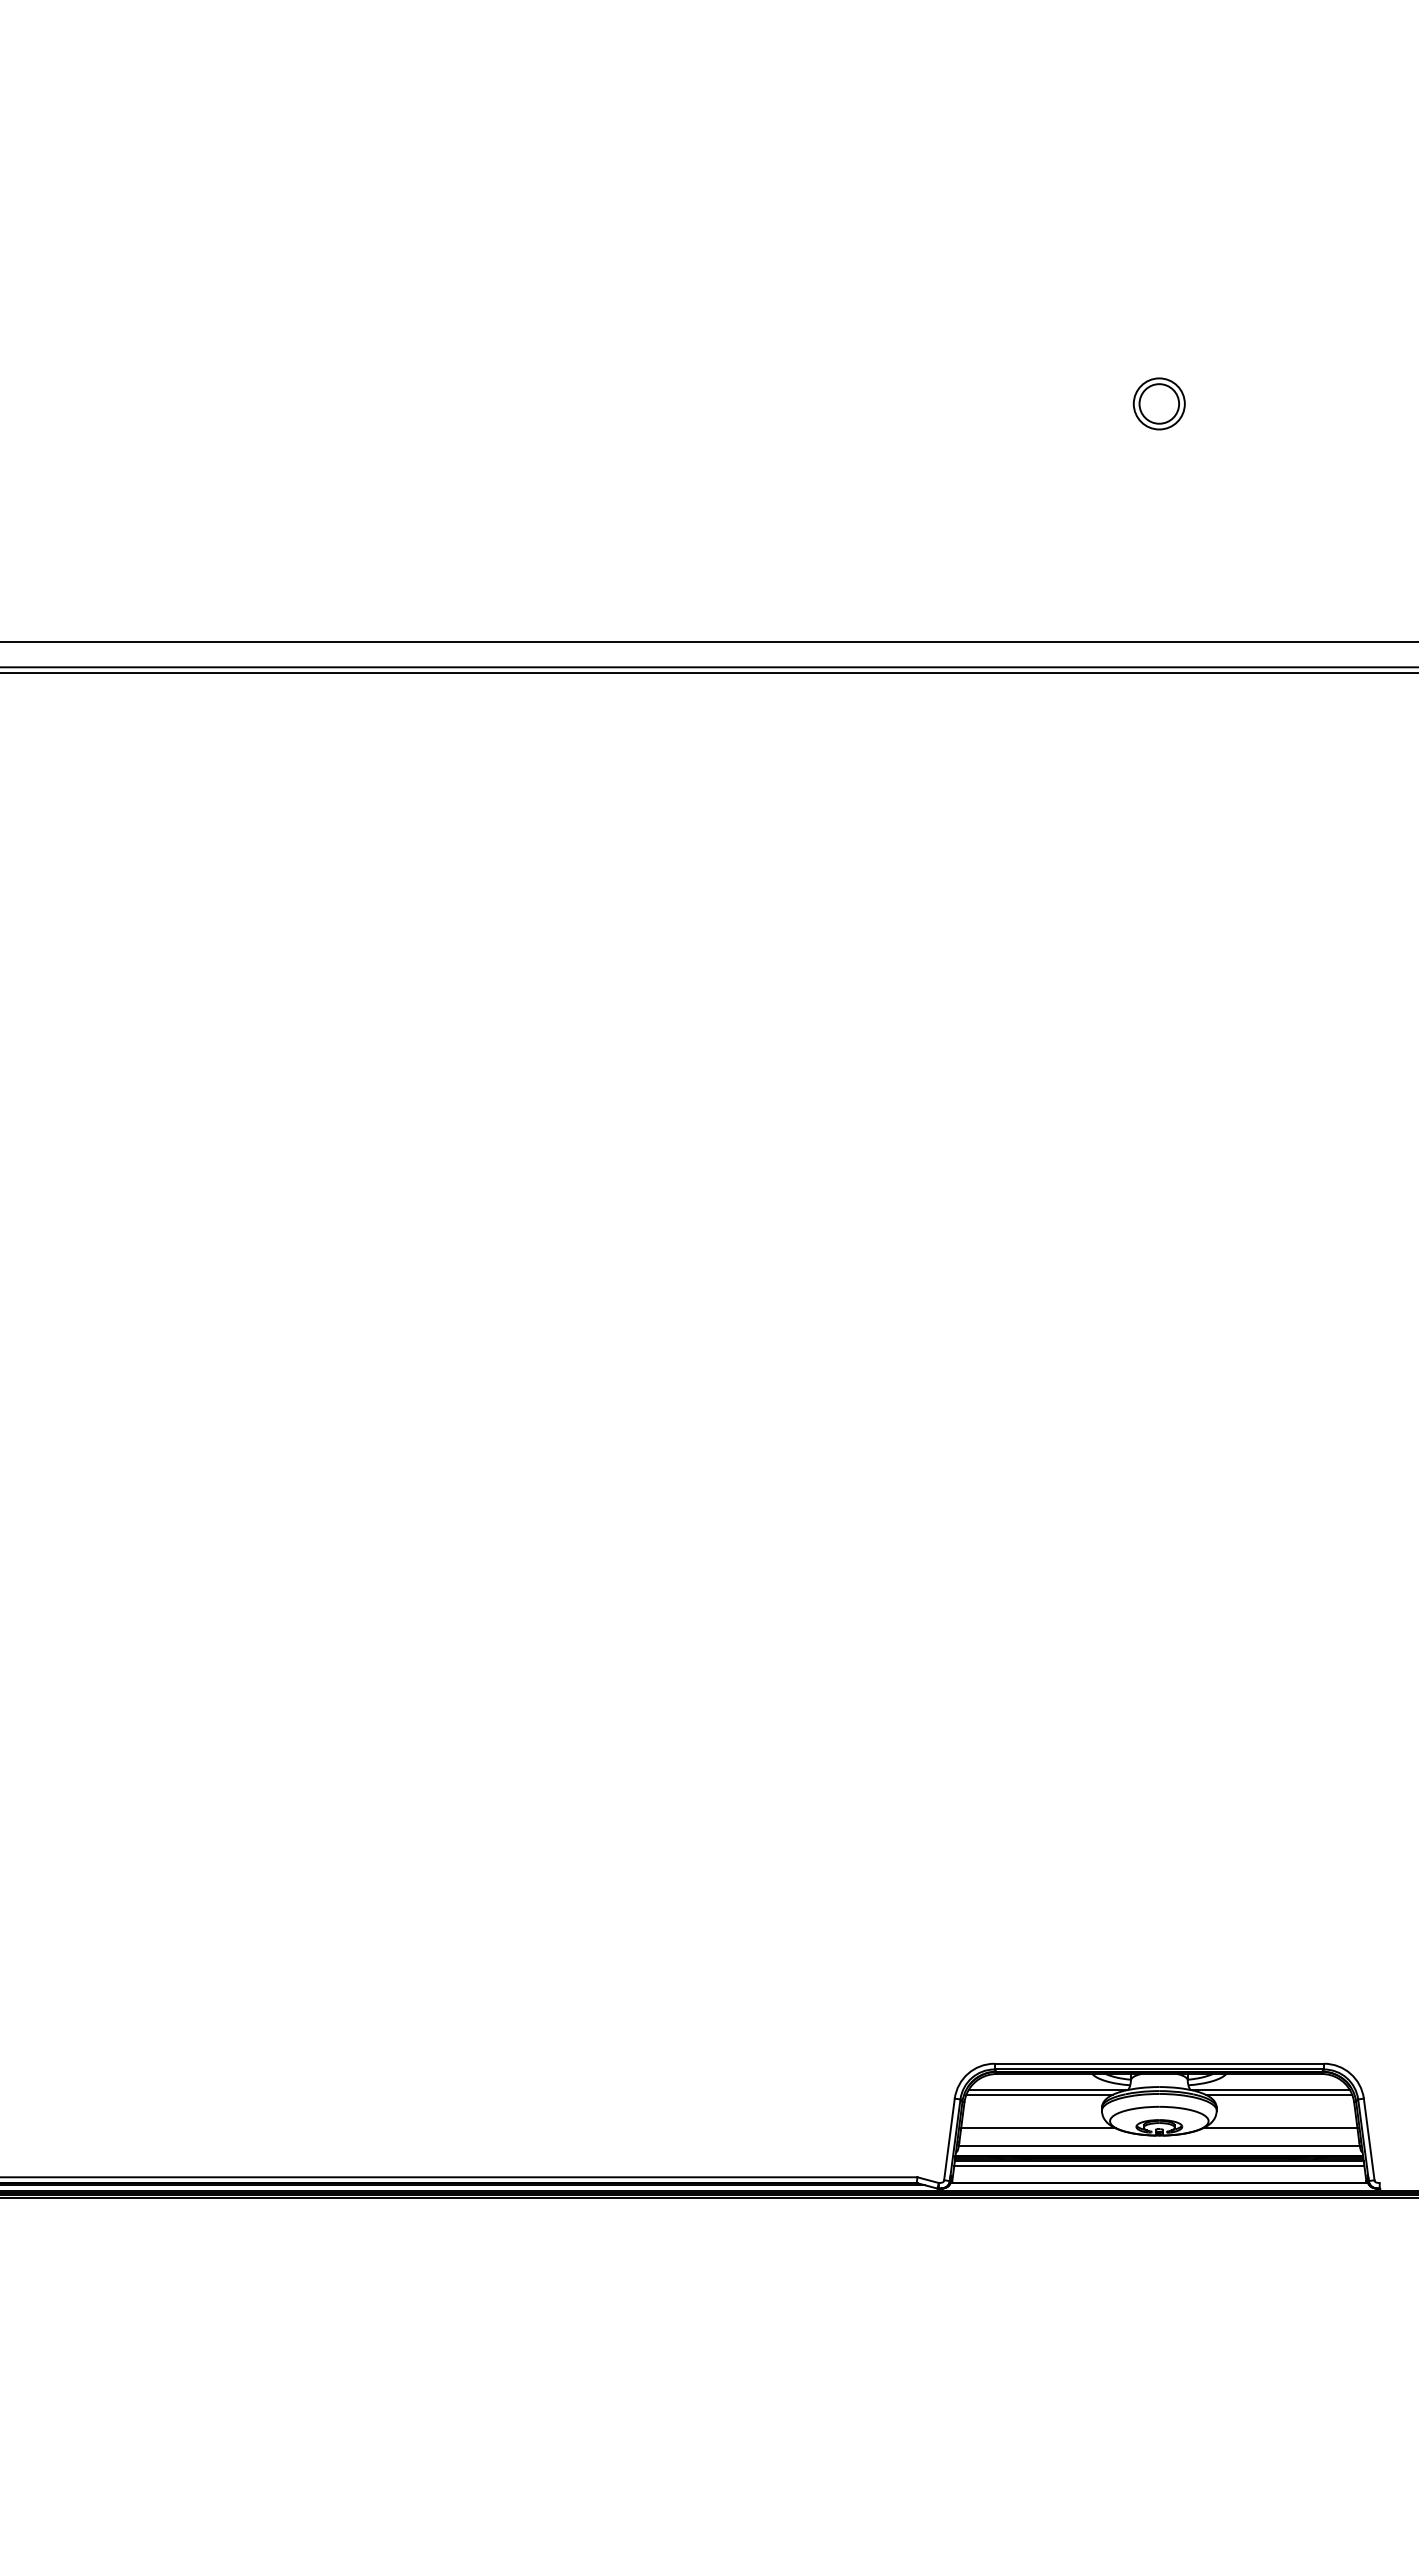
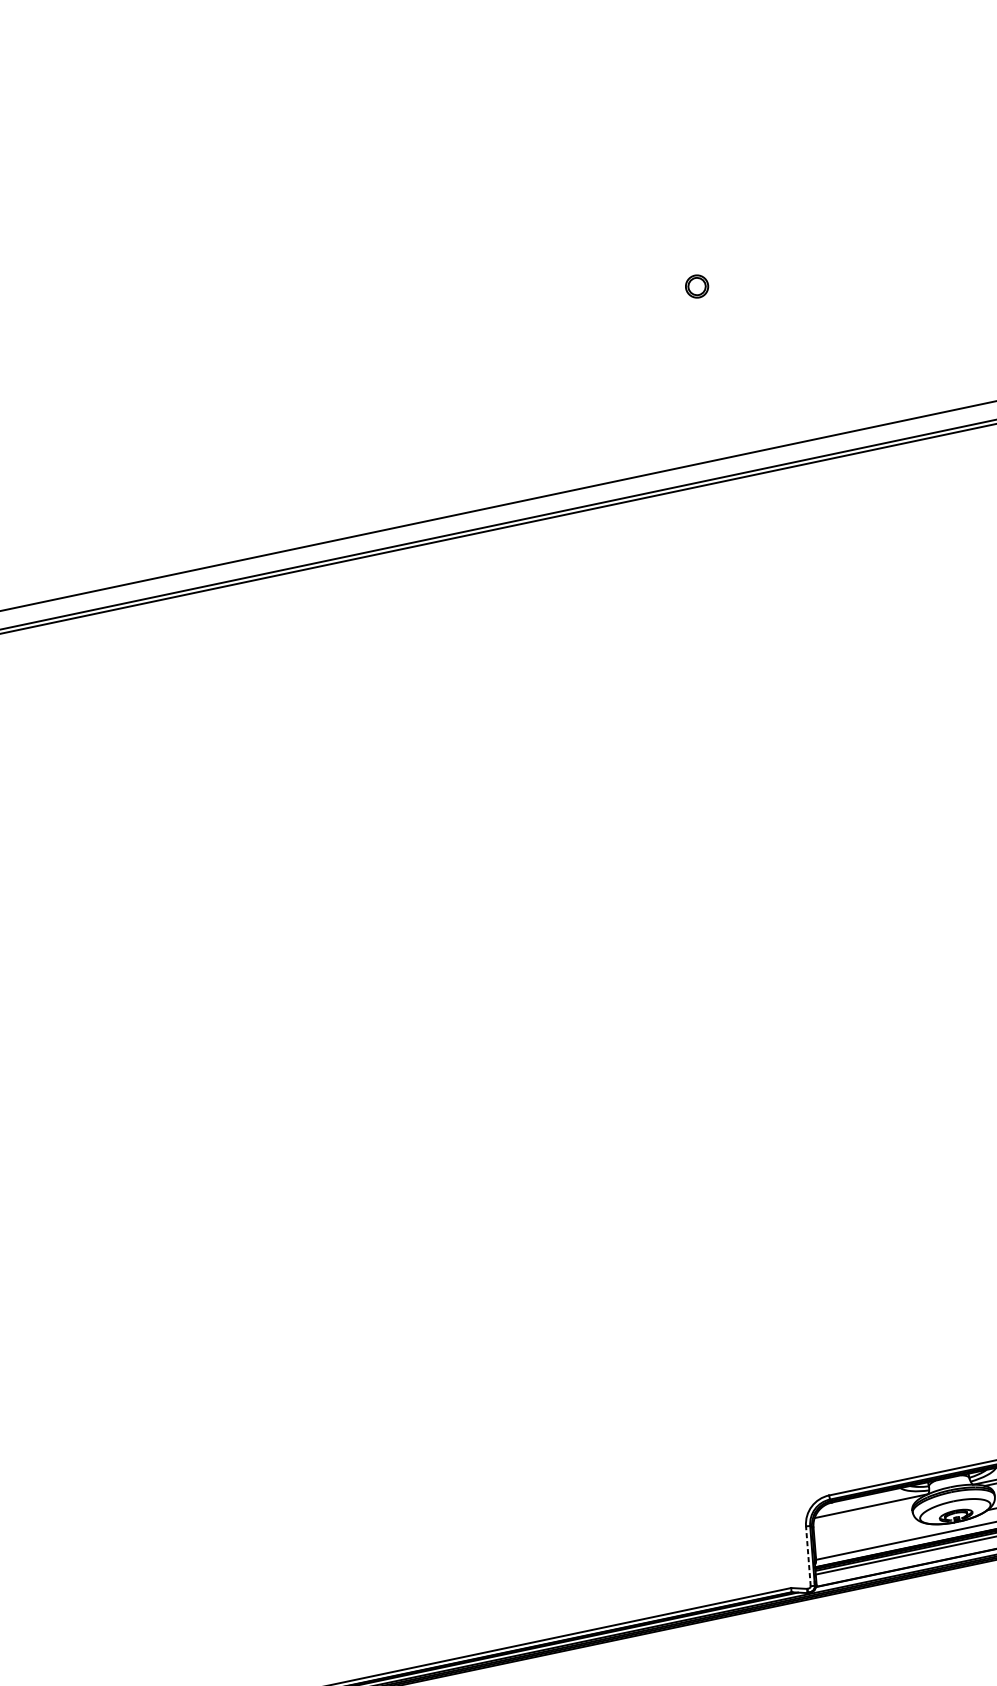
part: (1158, 403) -> (696, 286), size x0.6
line: (1039, 2095) -> (865, 1511), removed
line: (1038, 2128) -> (870, 1535), removed
line: (949, 2138) -> (808, 1555), solid -> dashed

